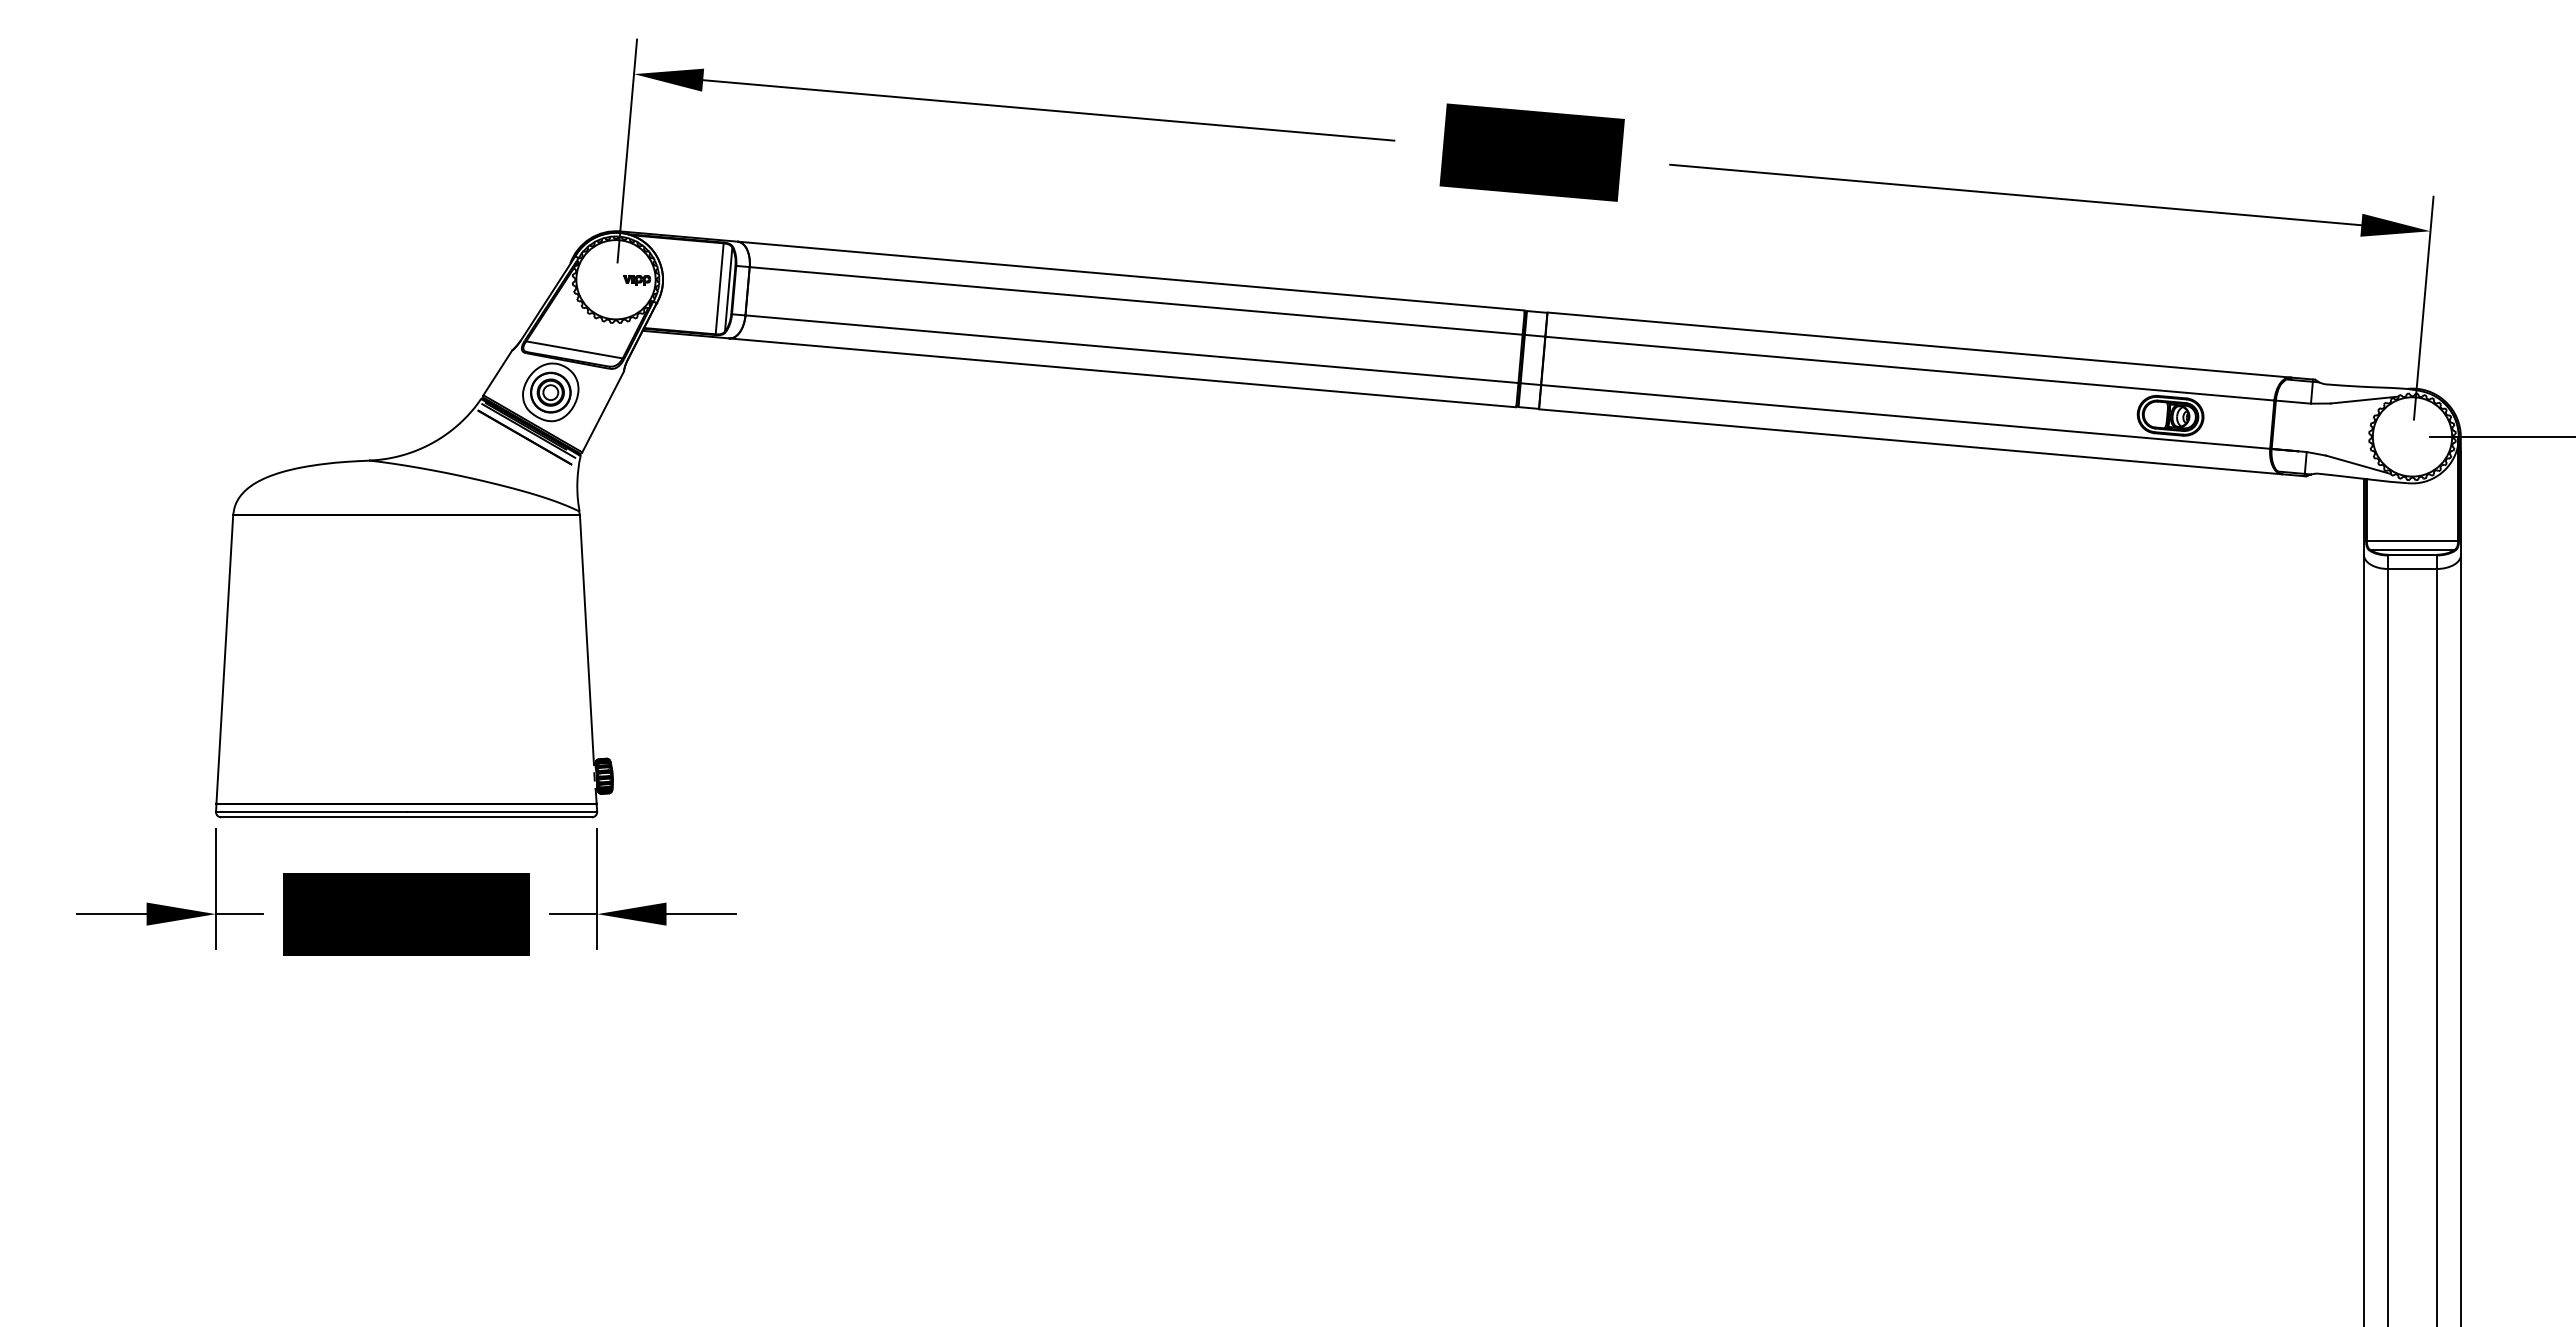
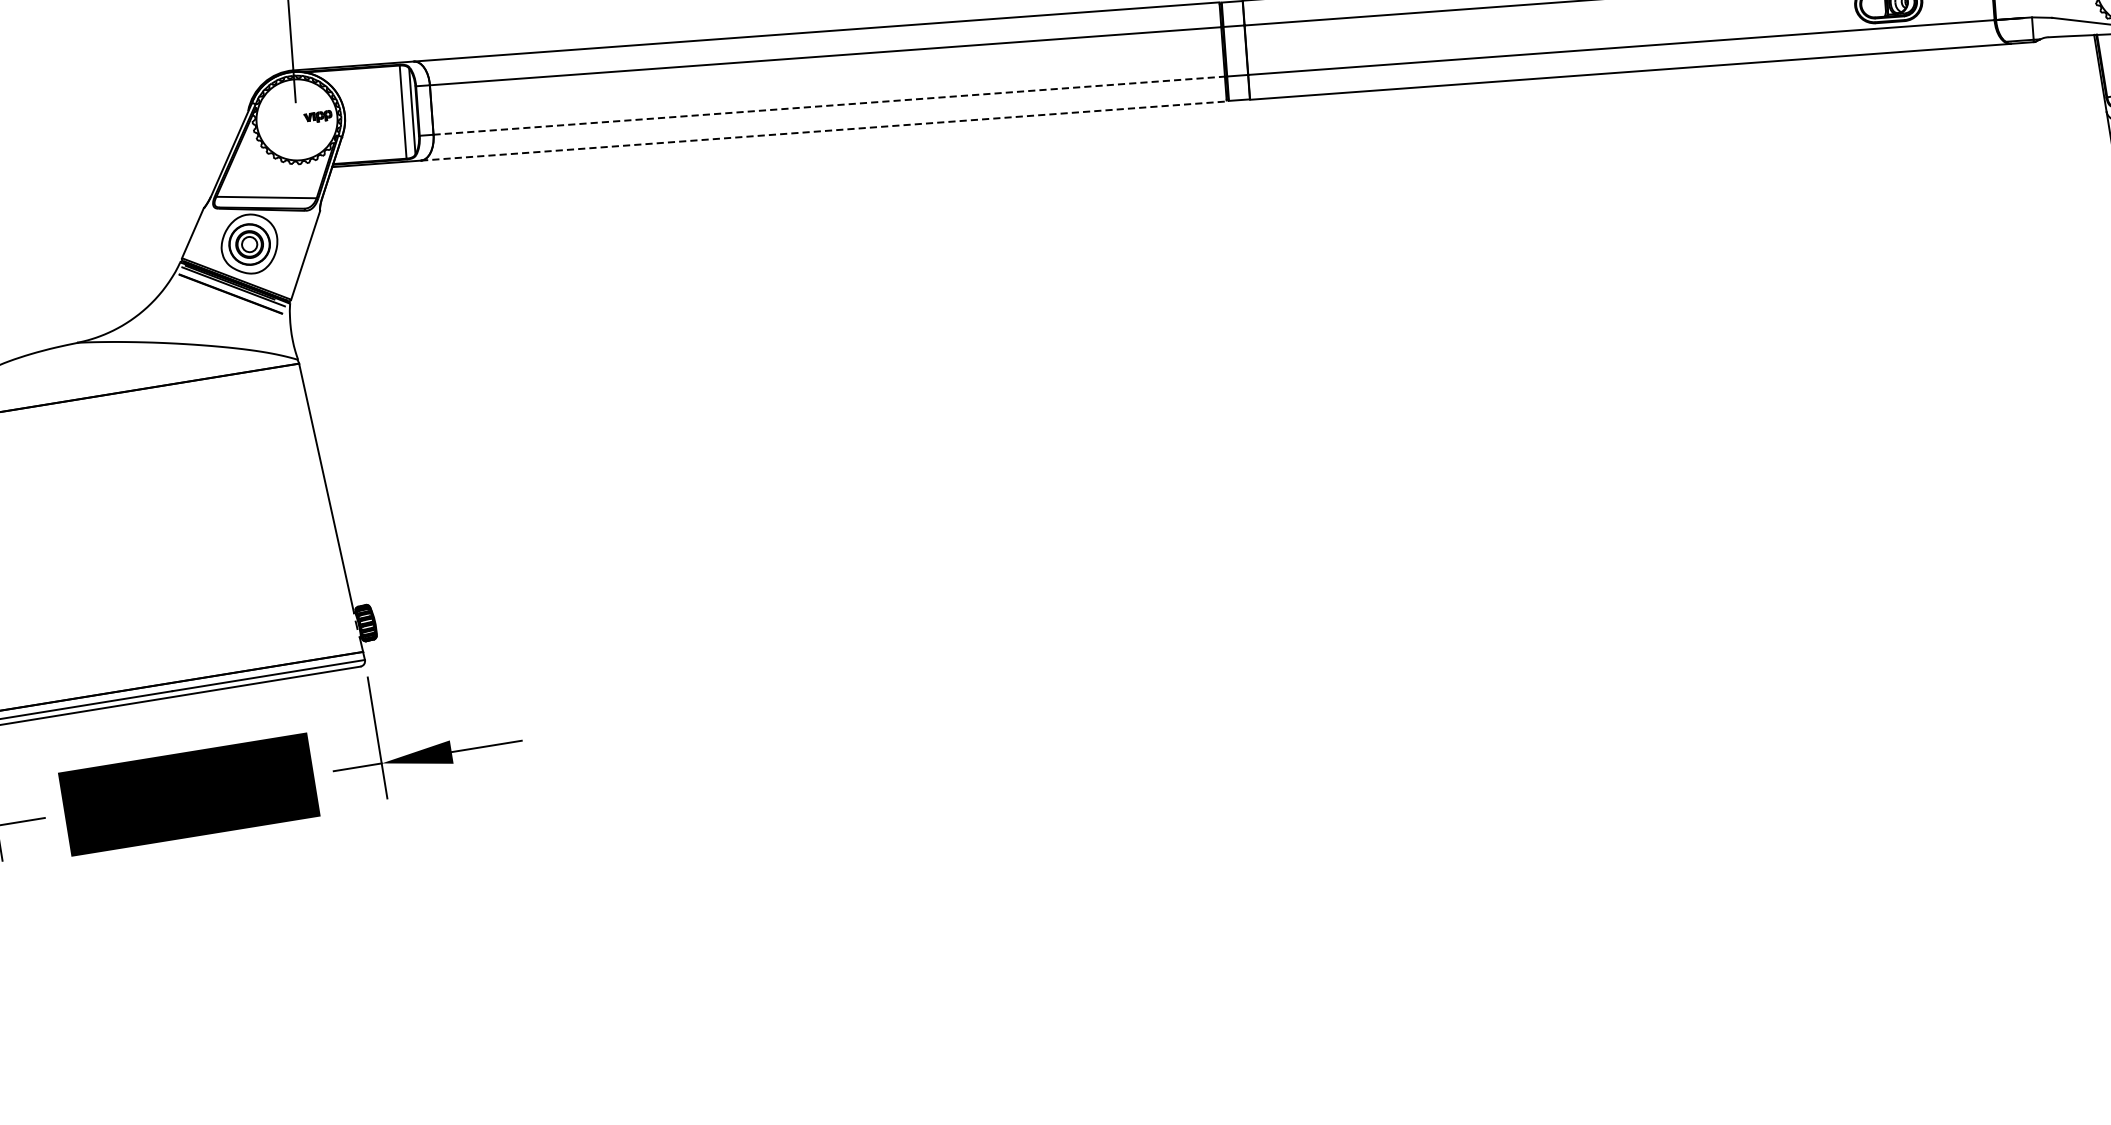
line: (1131, 349) -> (828, 106), solid -> dashed
line: (1122, 372) -> (823, 130), solid -> dashed

